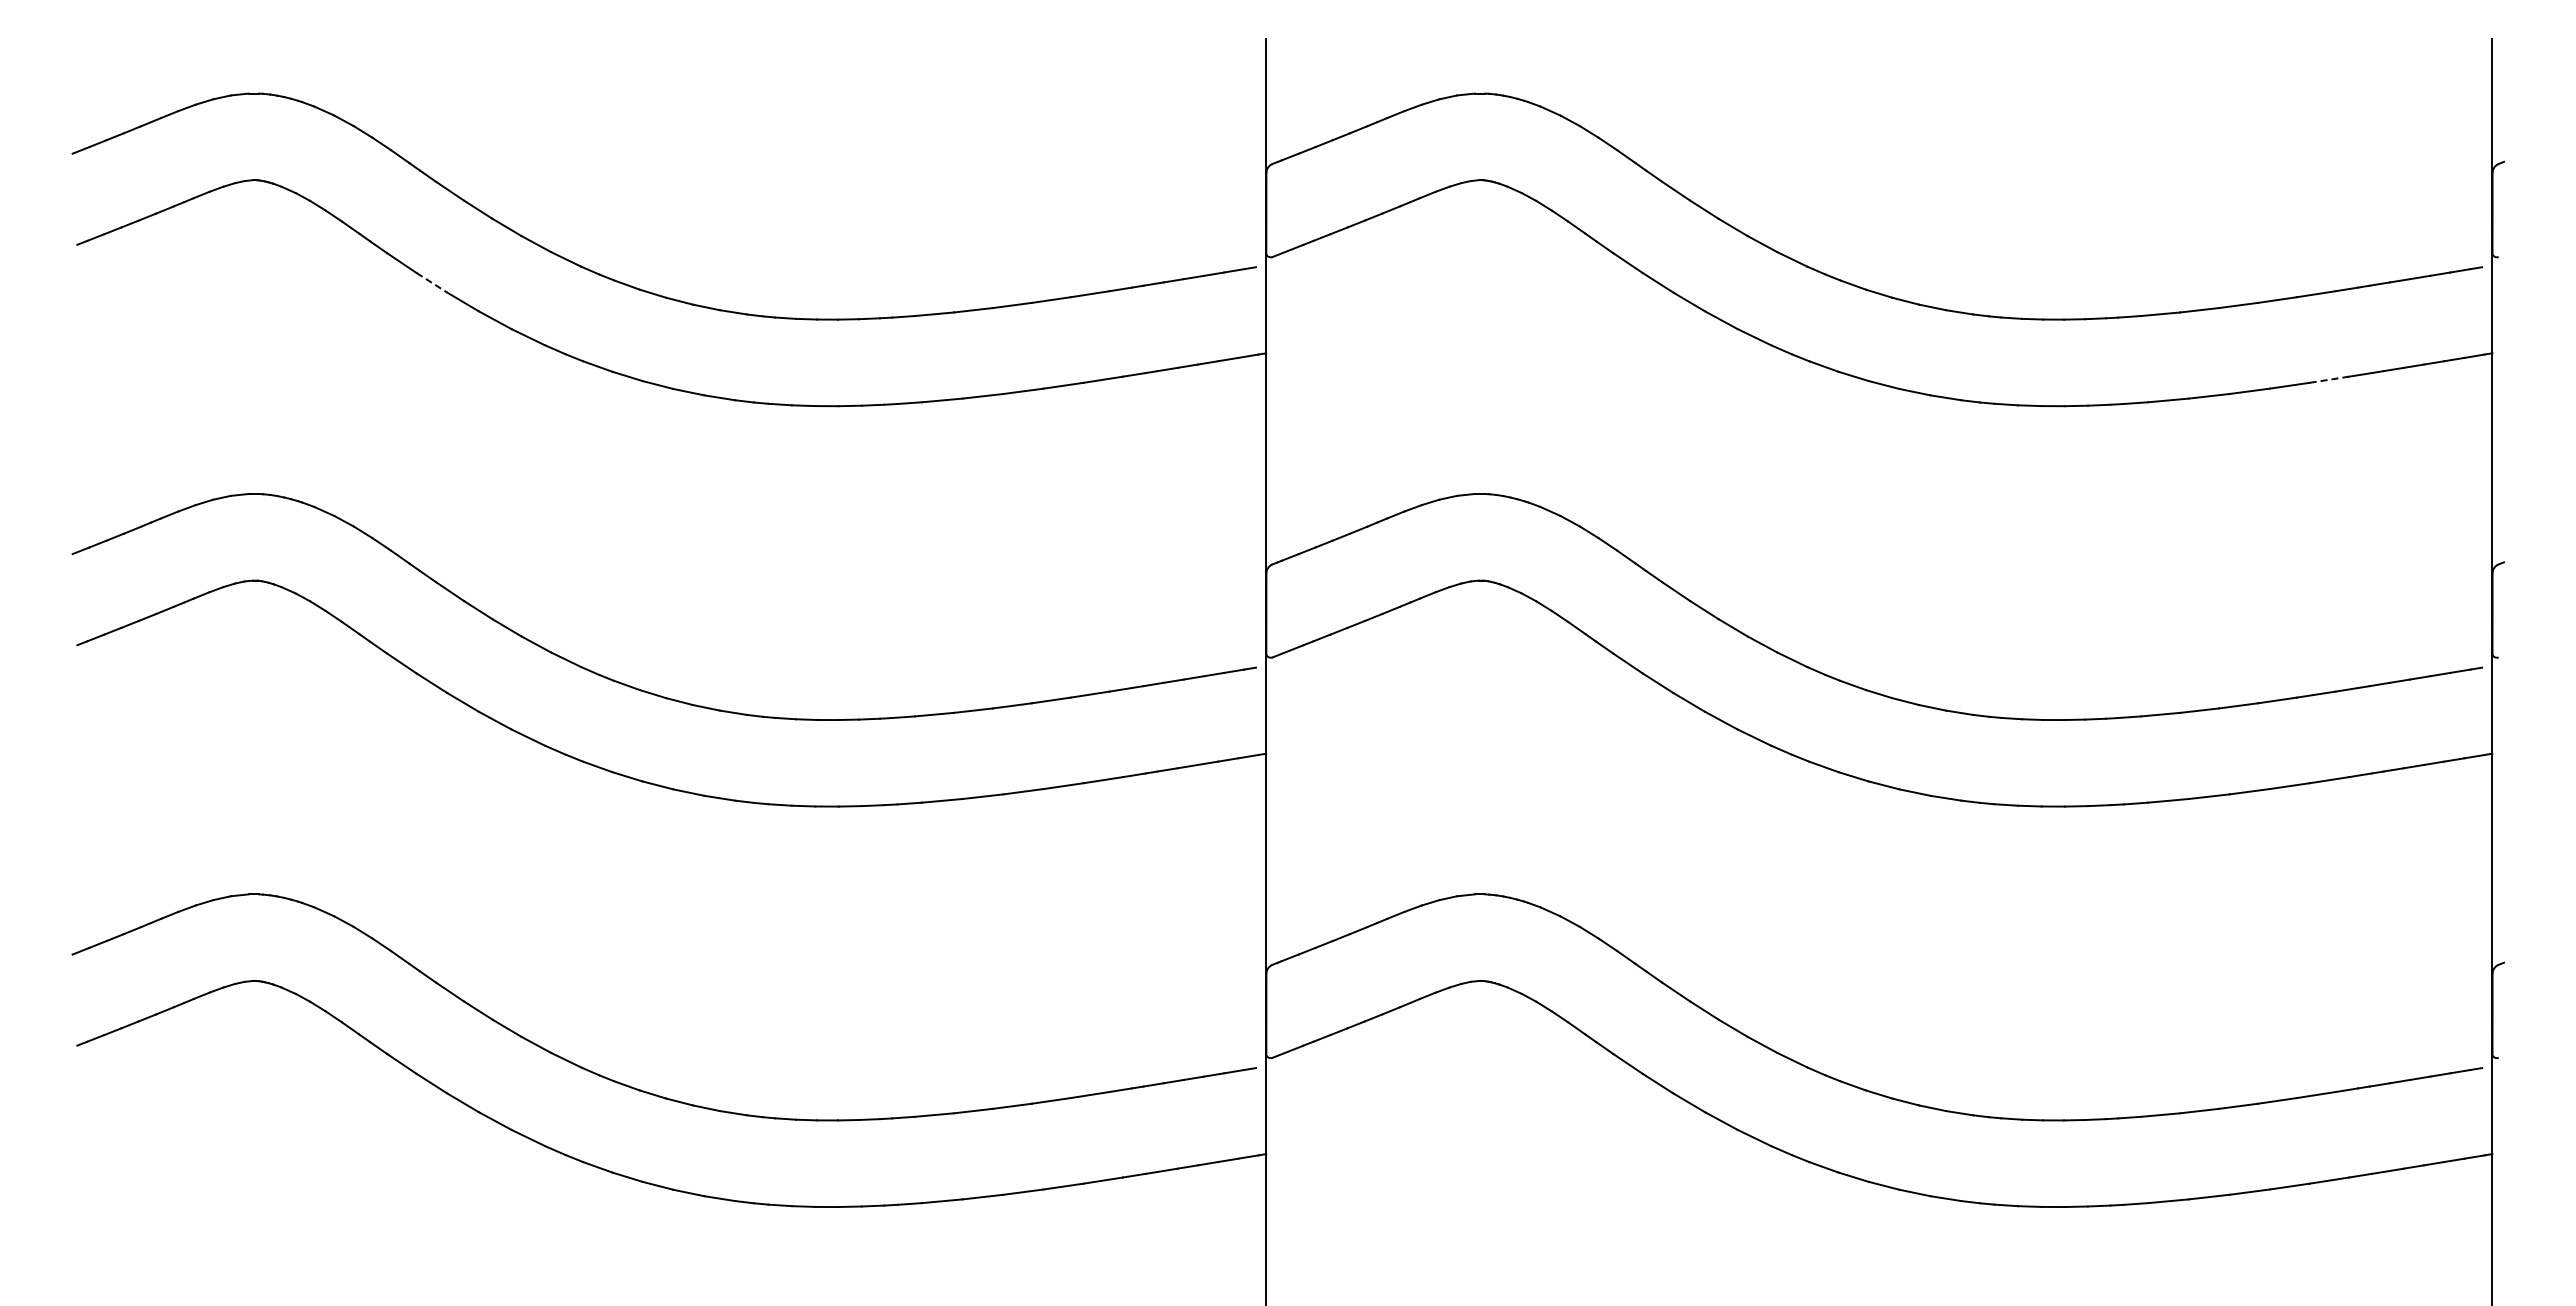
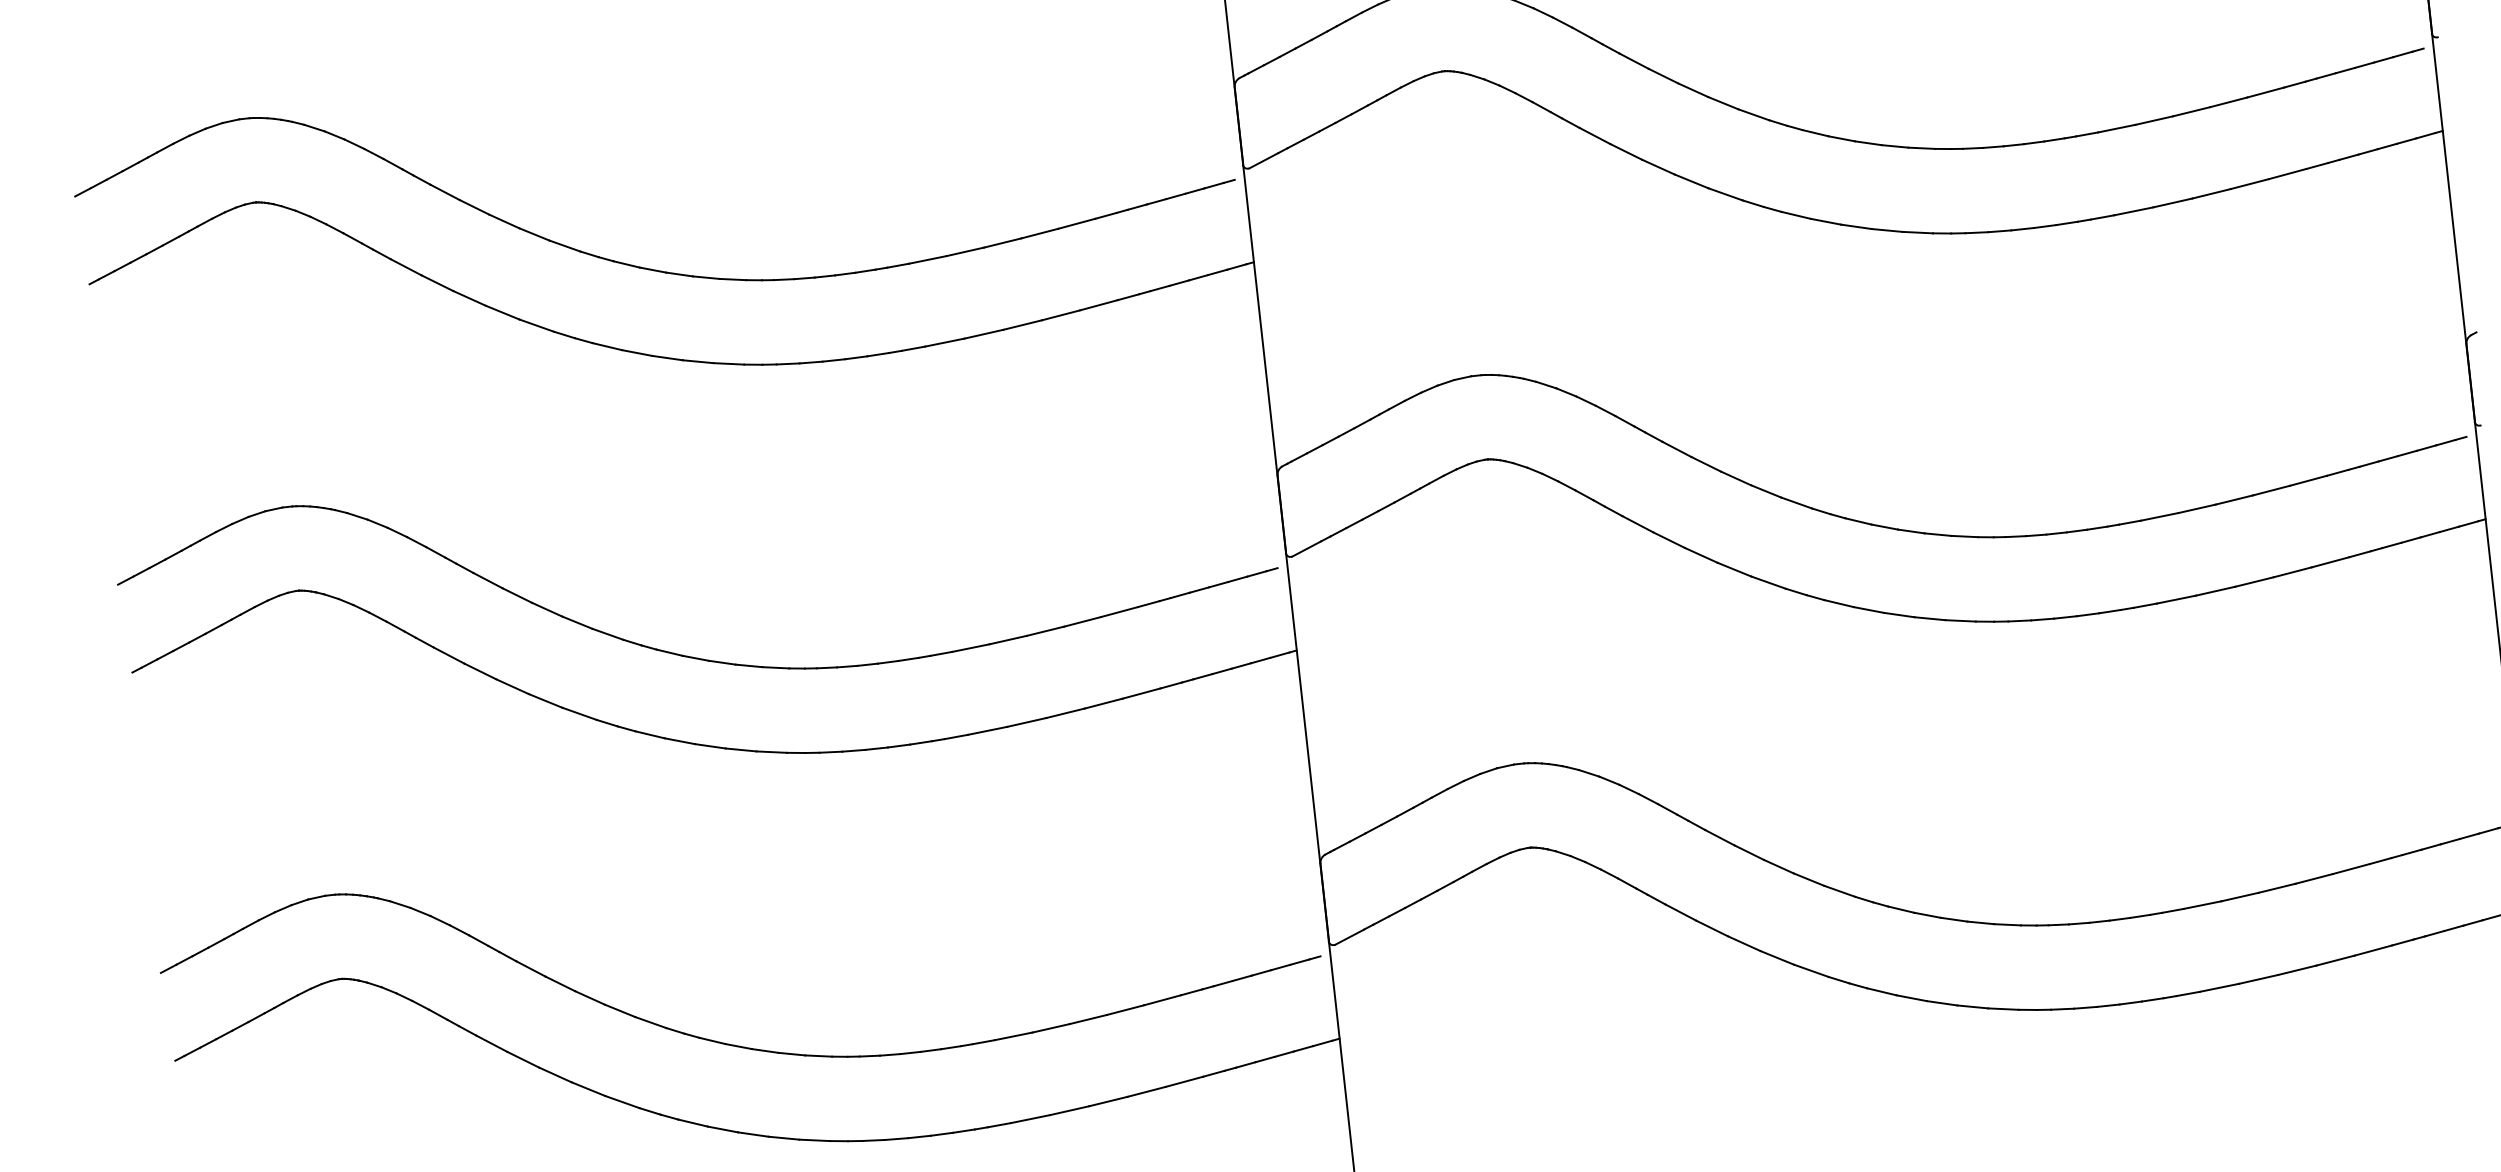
line: (432, 283) -> (438, 283), dashed -> solid
line: (2329, 379) -> (2287, 173), dashed -> solid

